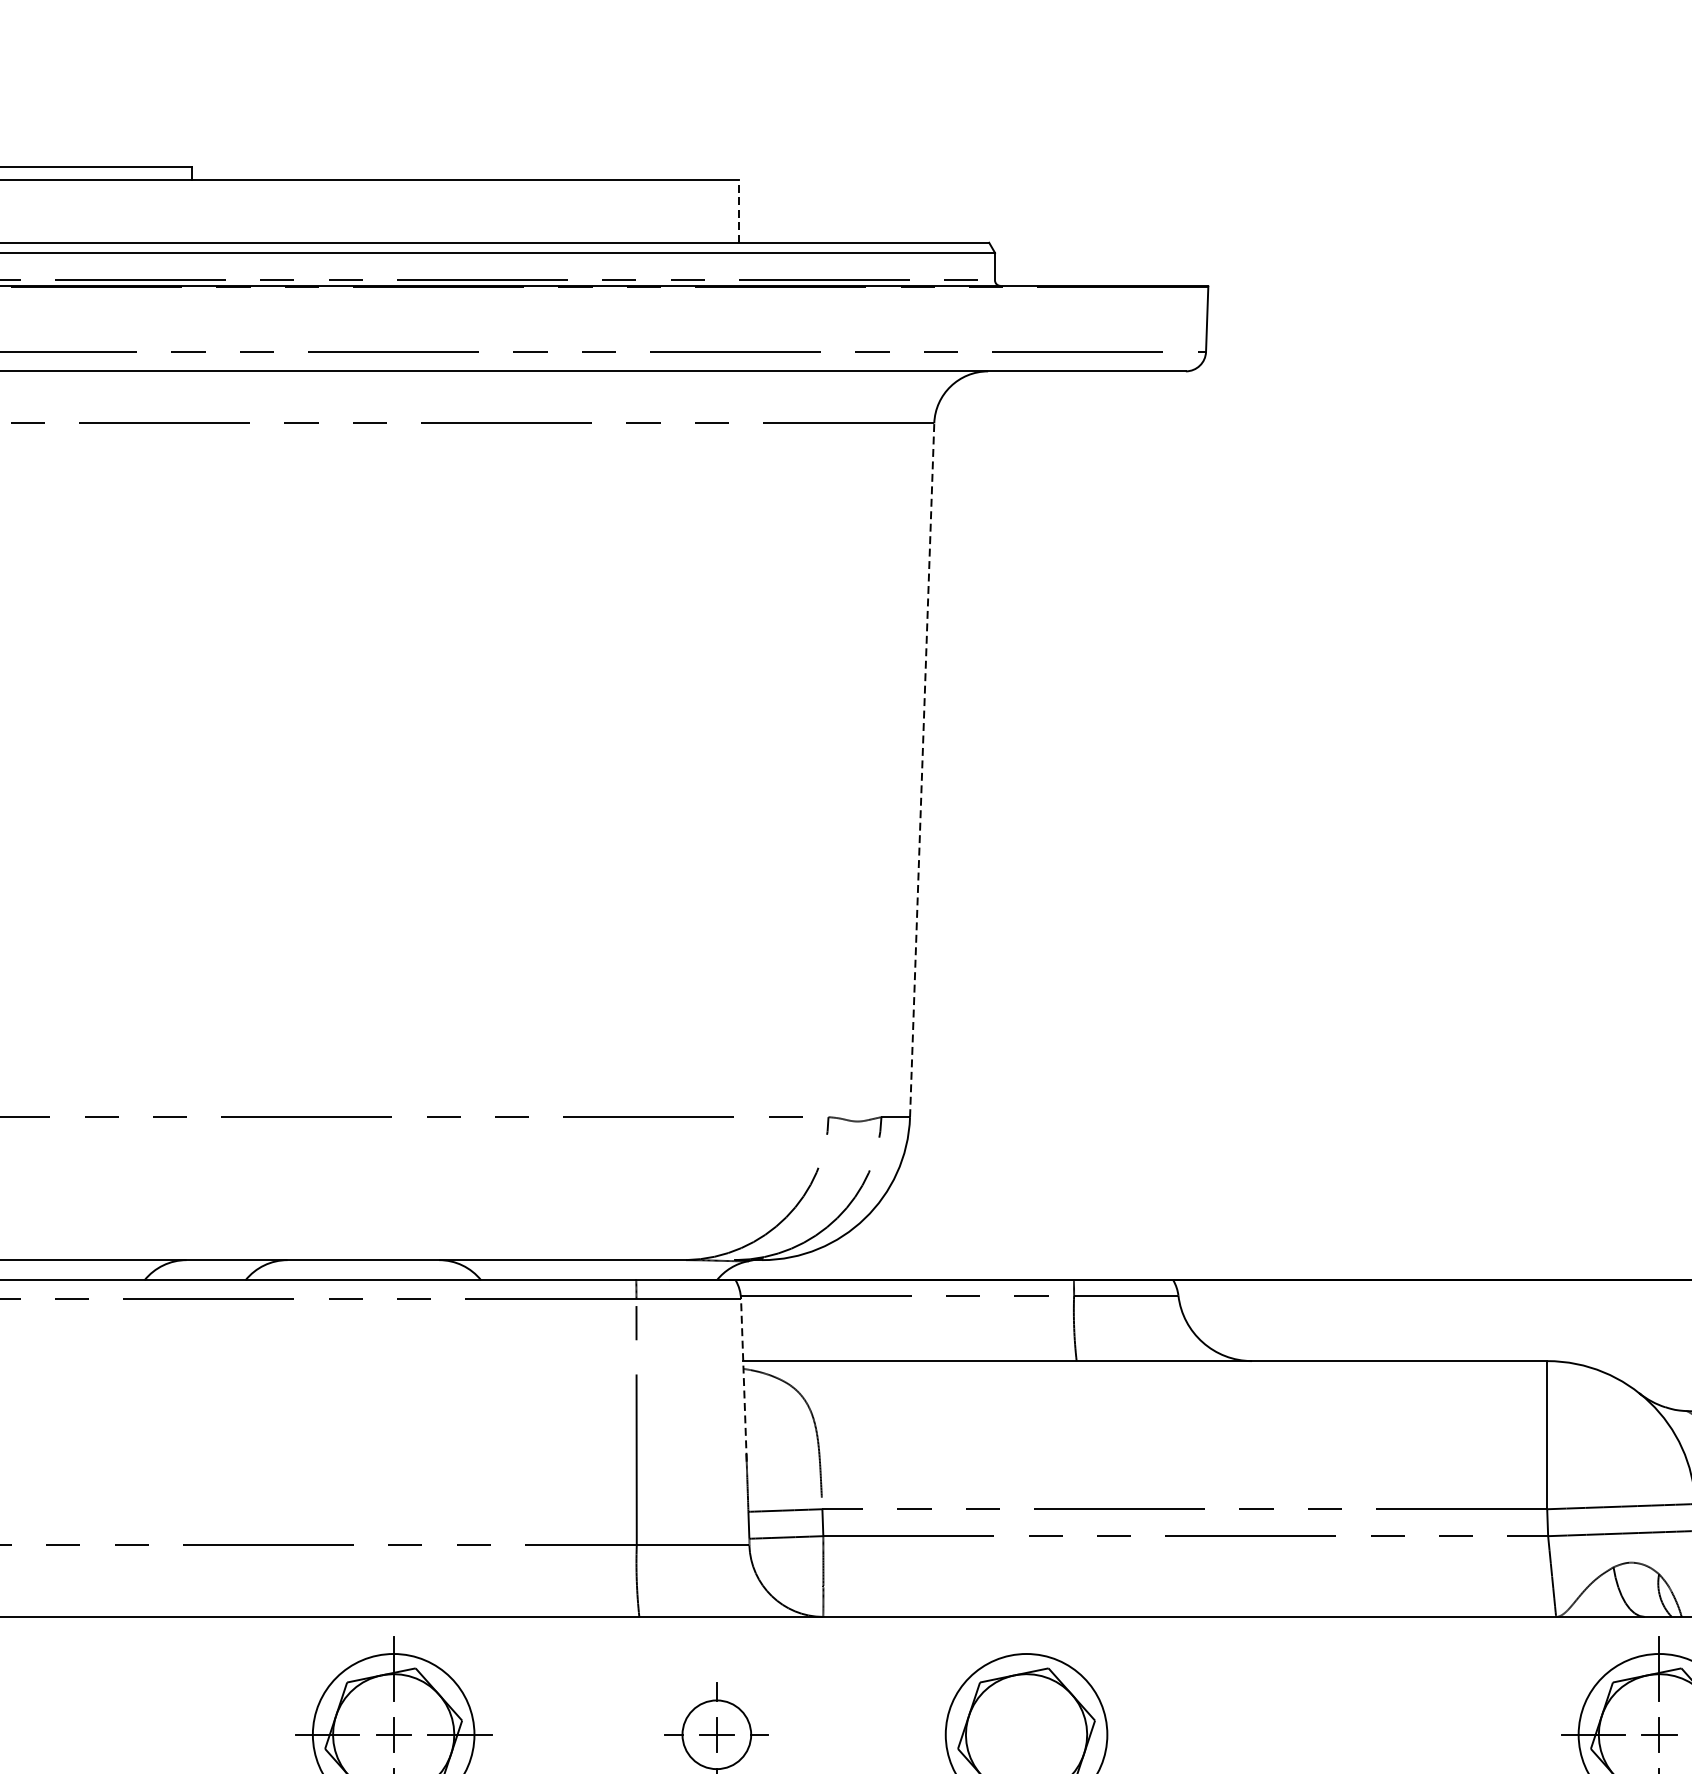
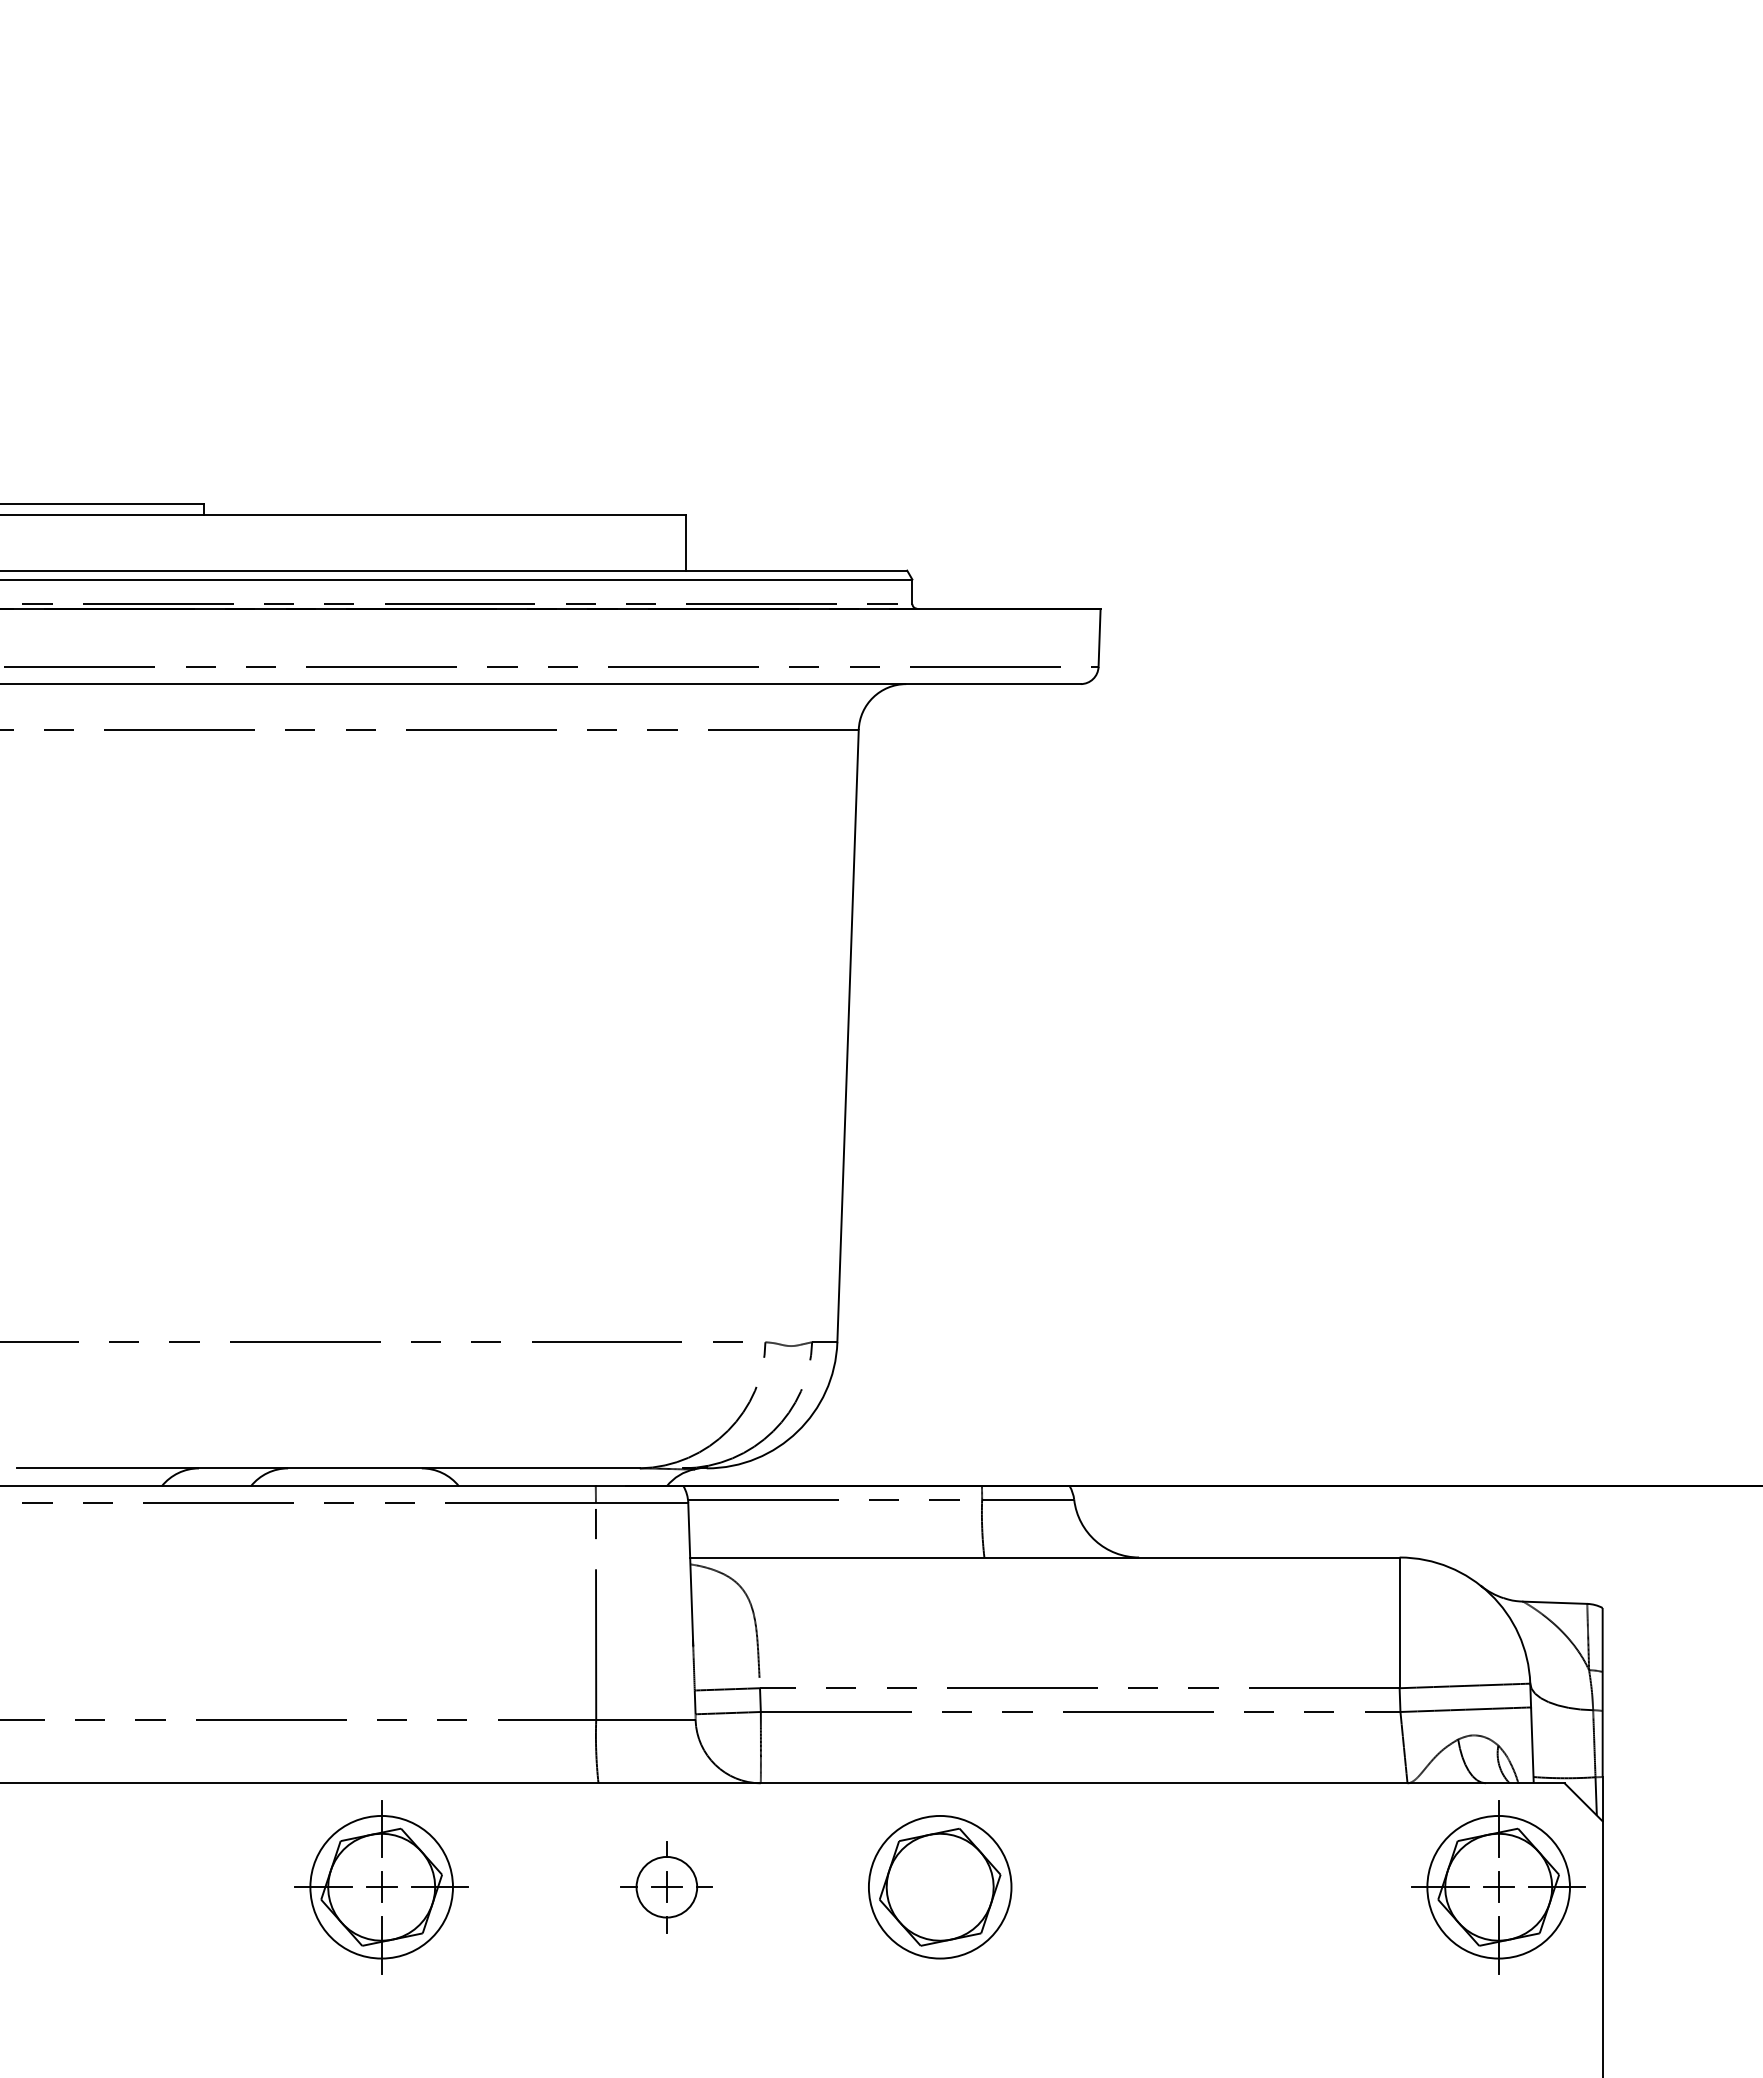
line: (739, 212) -> (686, 543), dashed -> solid
line: (922, 769) -> (848, 1035), dashed -> solid
line: (743, 1379) -> (690, 1573), dashed -> solid

